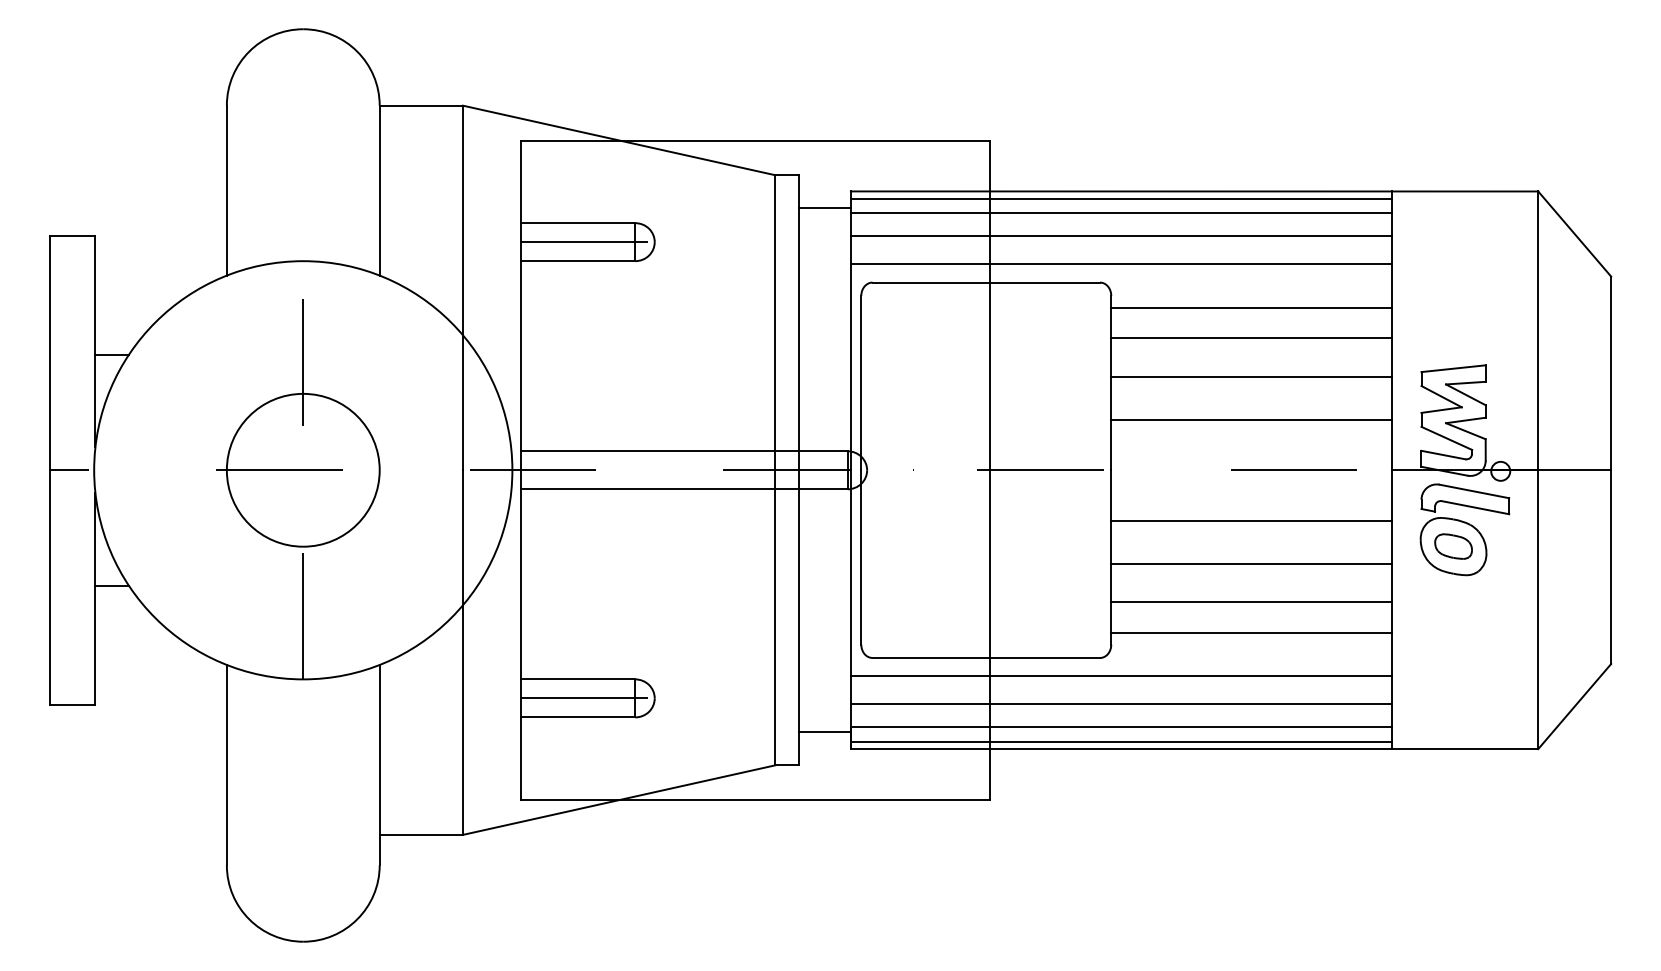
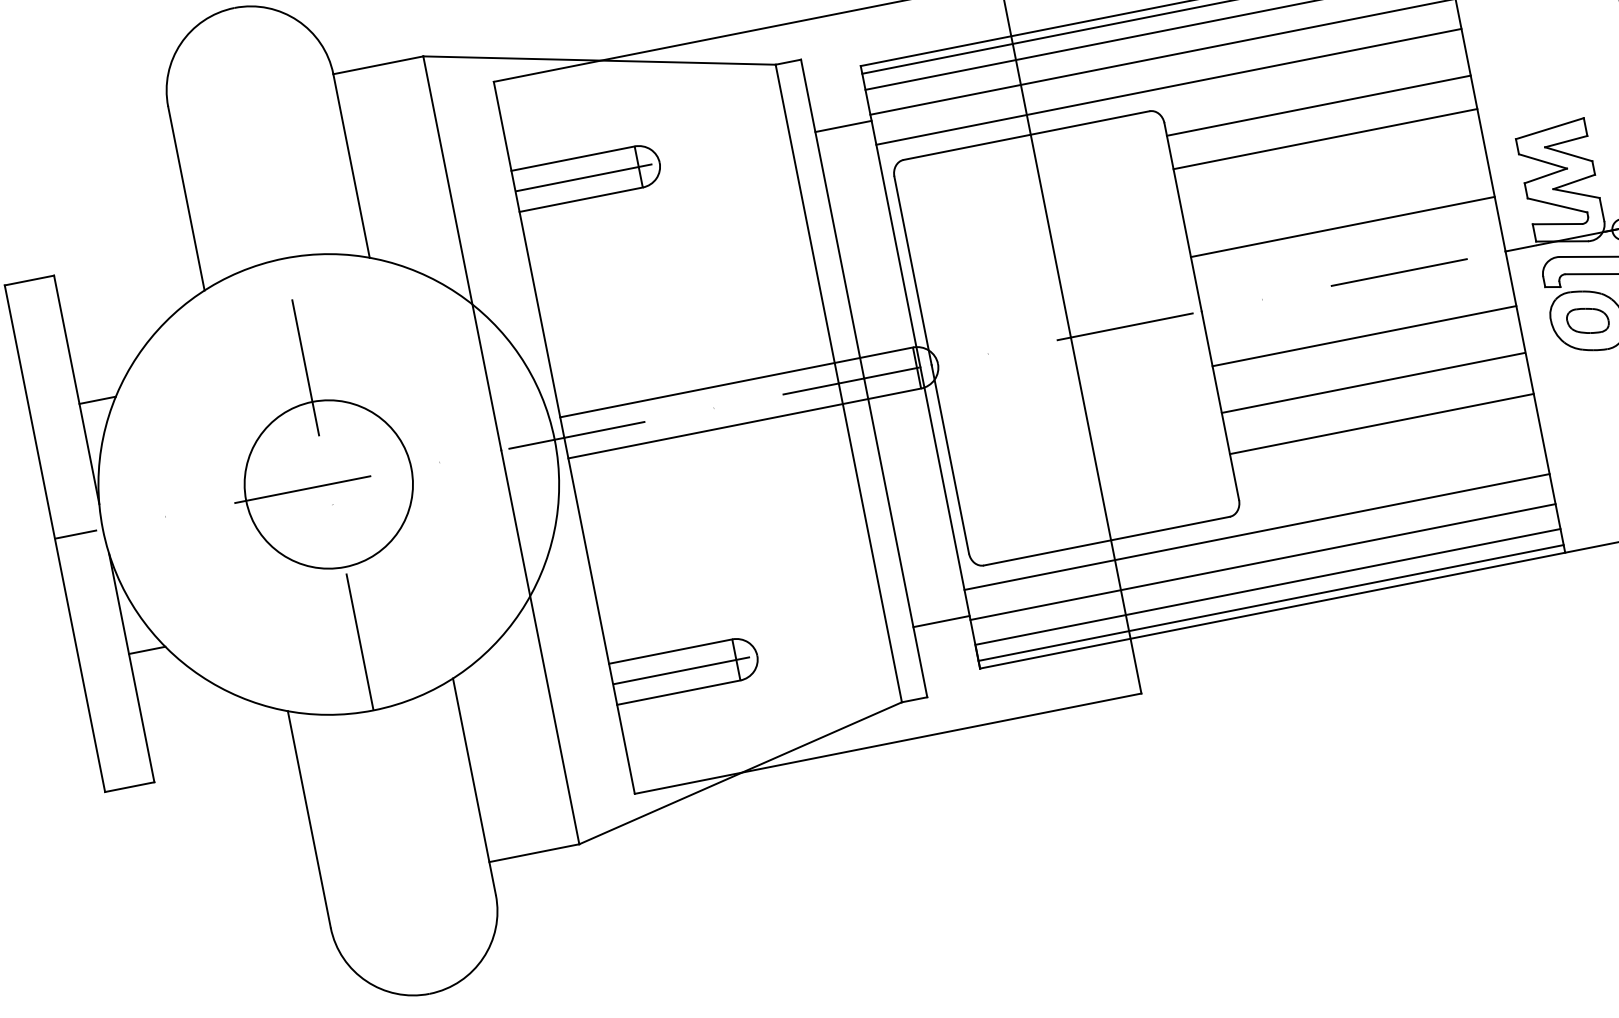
line: (824, 208) -> (843, 126), moved
line: (1251, 376) -> (1333, 180), removed
line: (1251, 633) -> (1388, 457), removed
line: (824, 732) -> (941, 621), moved

